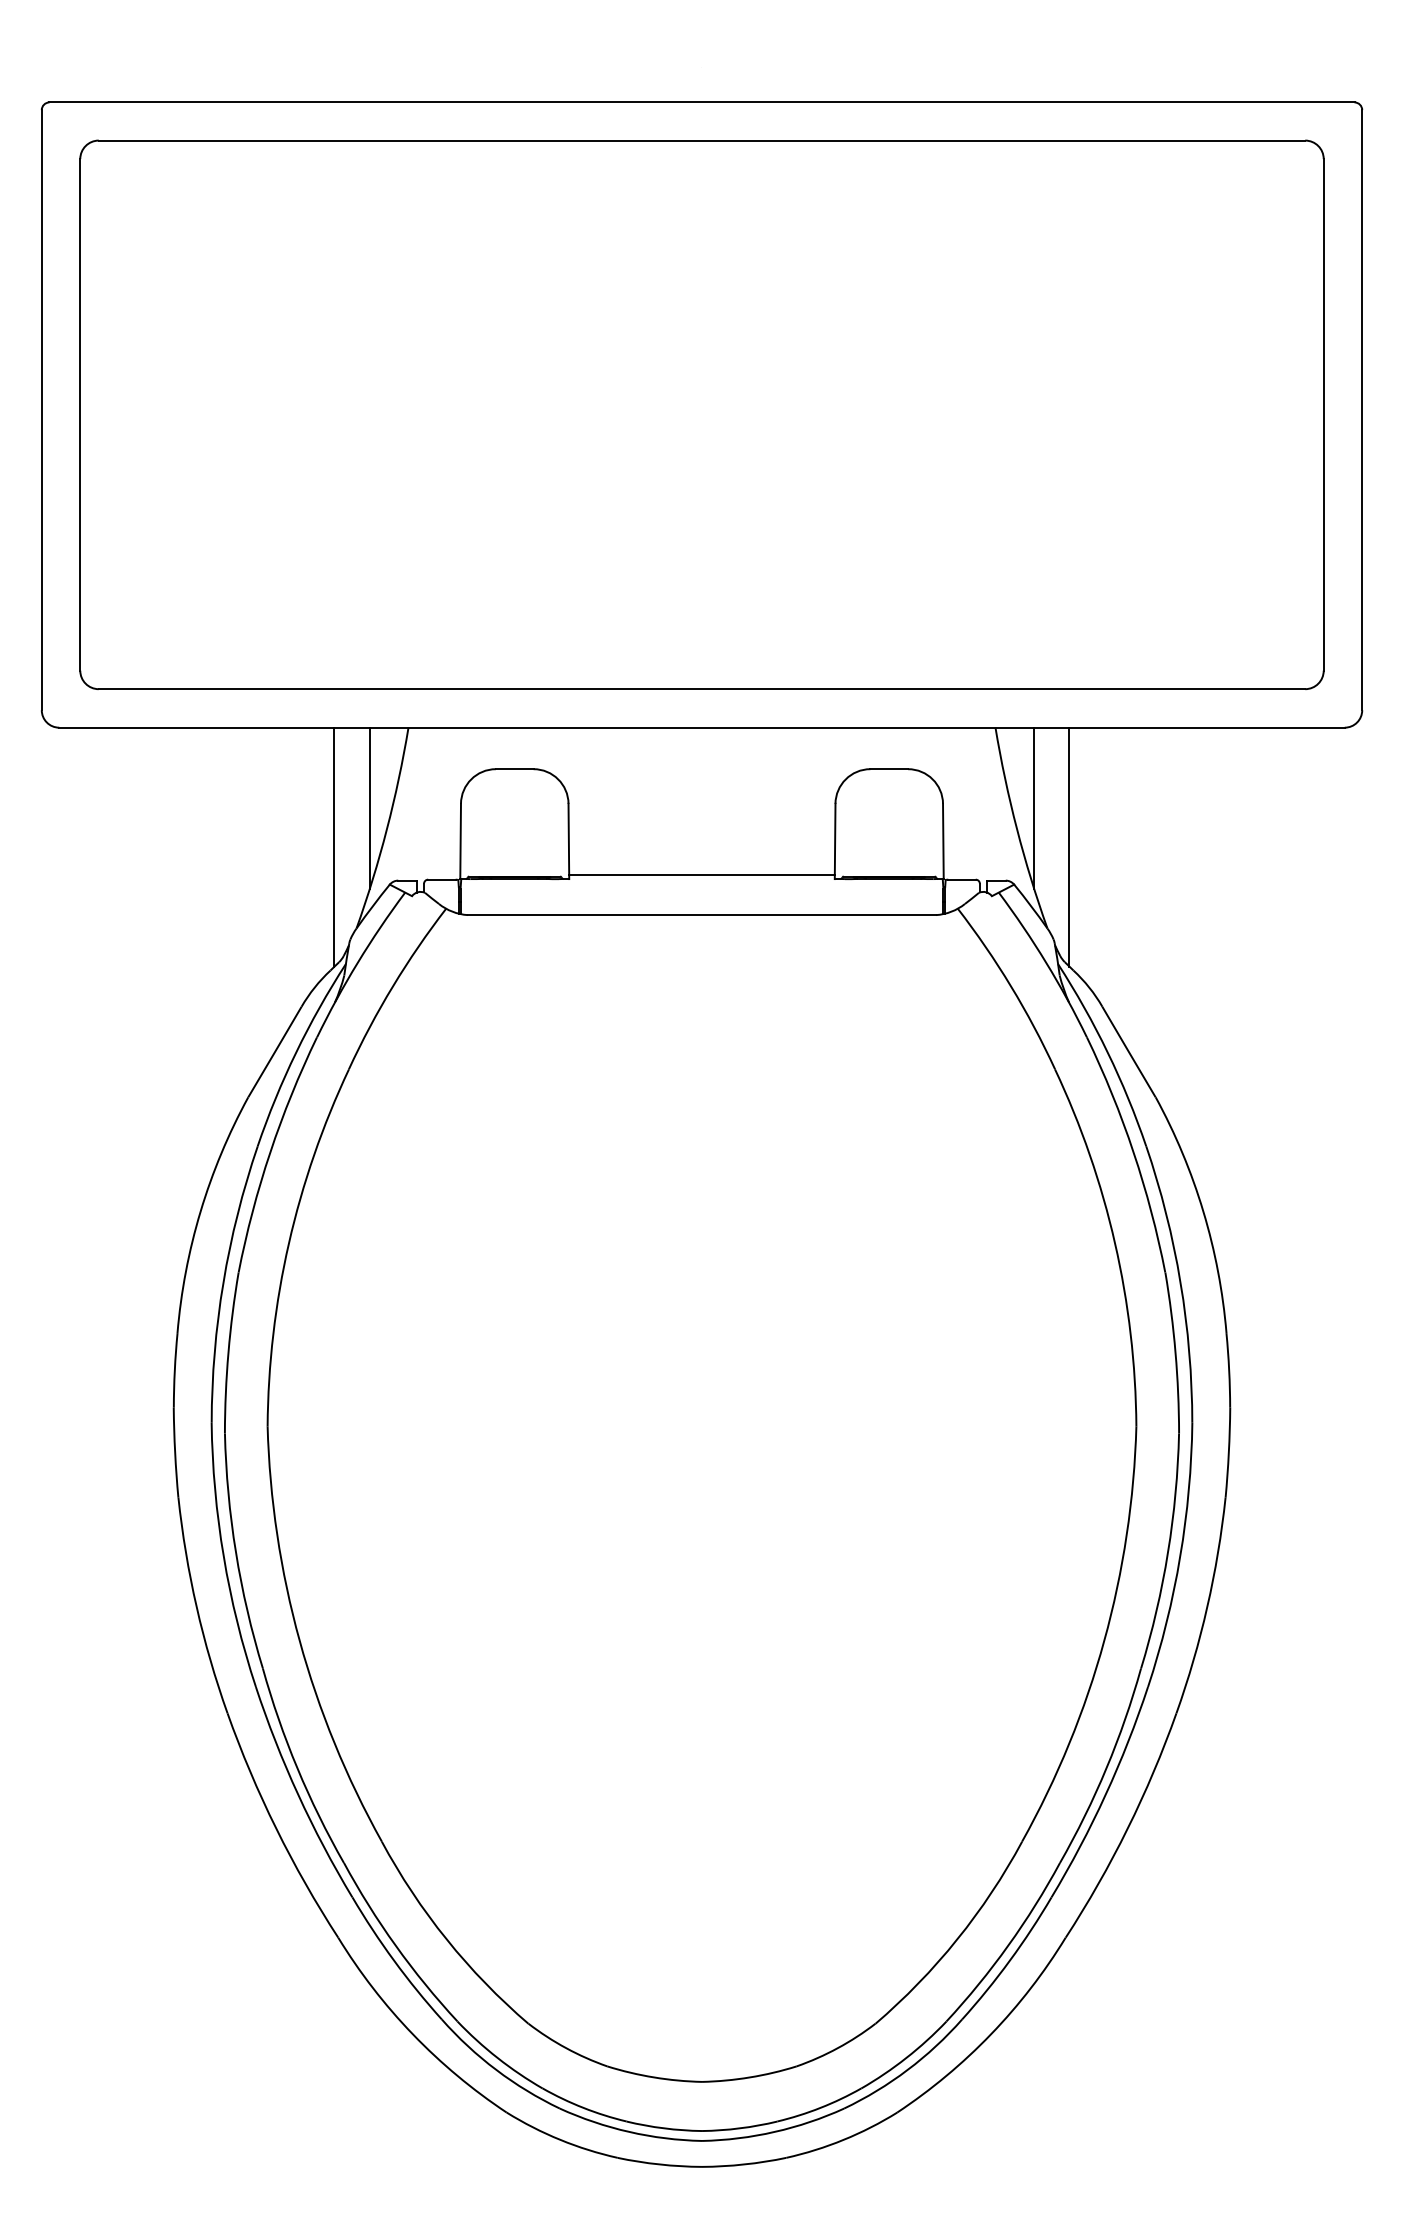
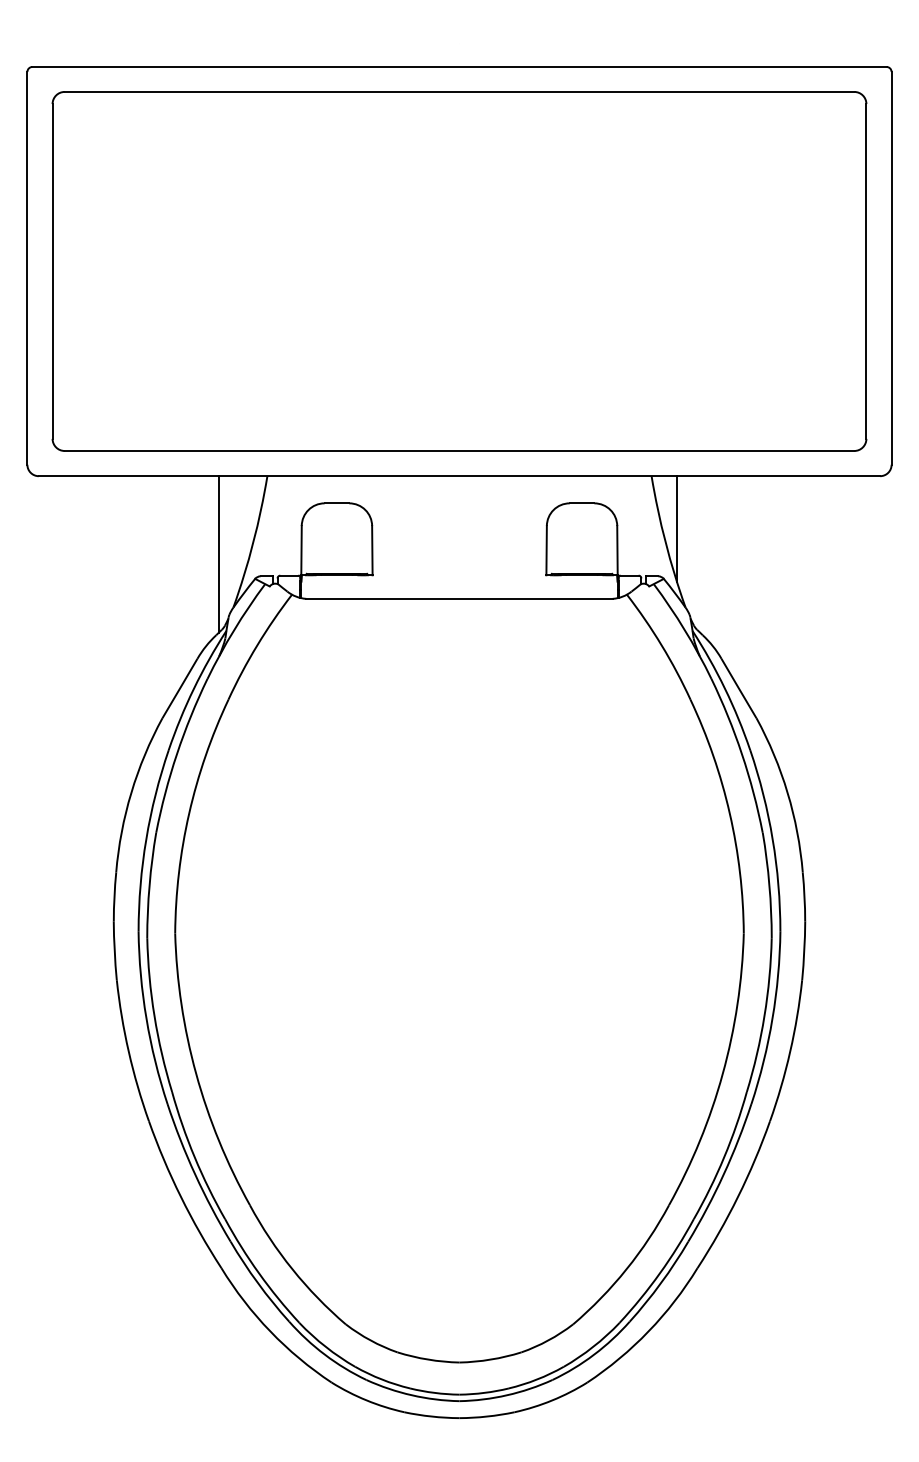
line: (370, 807) -> (242, 528), removed
line: (1070, 847) -> (700, 554), removed
line: (702, 874) -> (459, 572), removed

